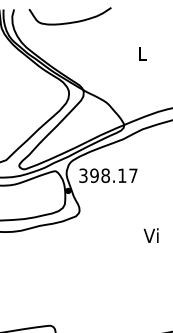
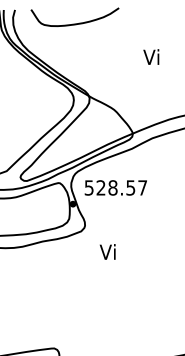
text: (141, 52) -> (151, 56), L -> Vi
text: (103, 175) -> (110, 187), 398.17 -> 528.57
text: (150, 235) -> (107, 251), moved

